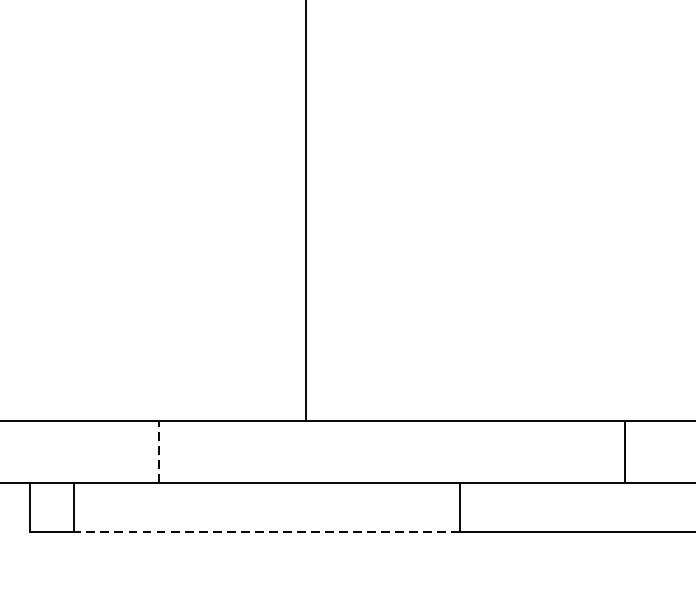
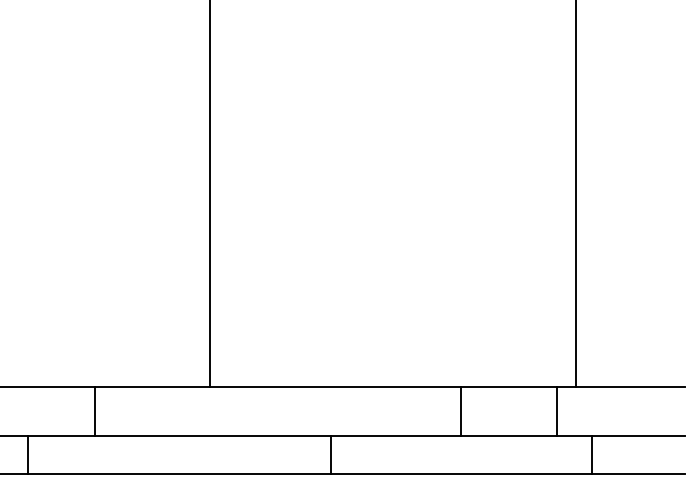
line: (159, 451) -> (95, 411), dashed -> solid
line: (266, 532) -> (179, 474), dashed -> solid

